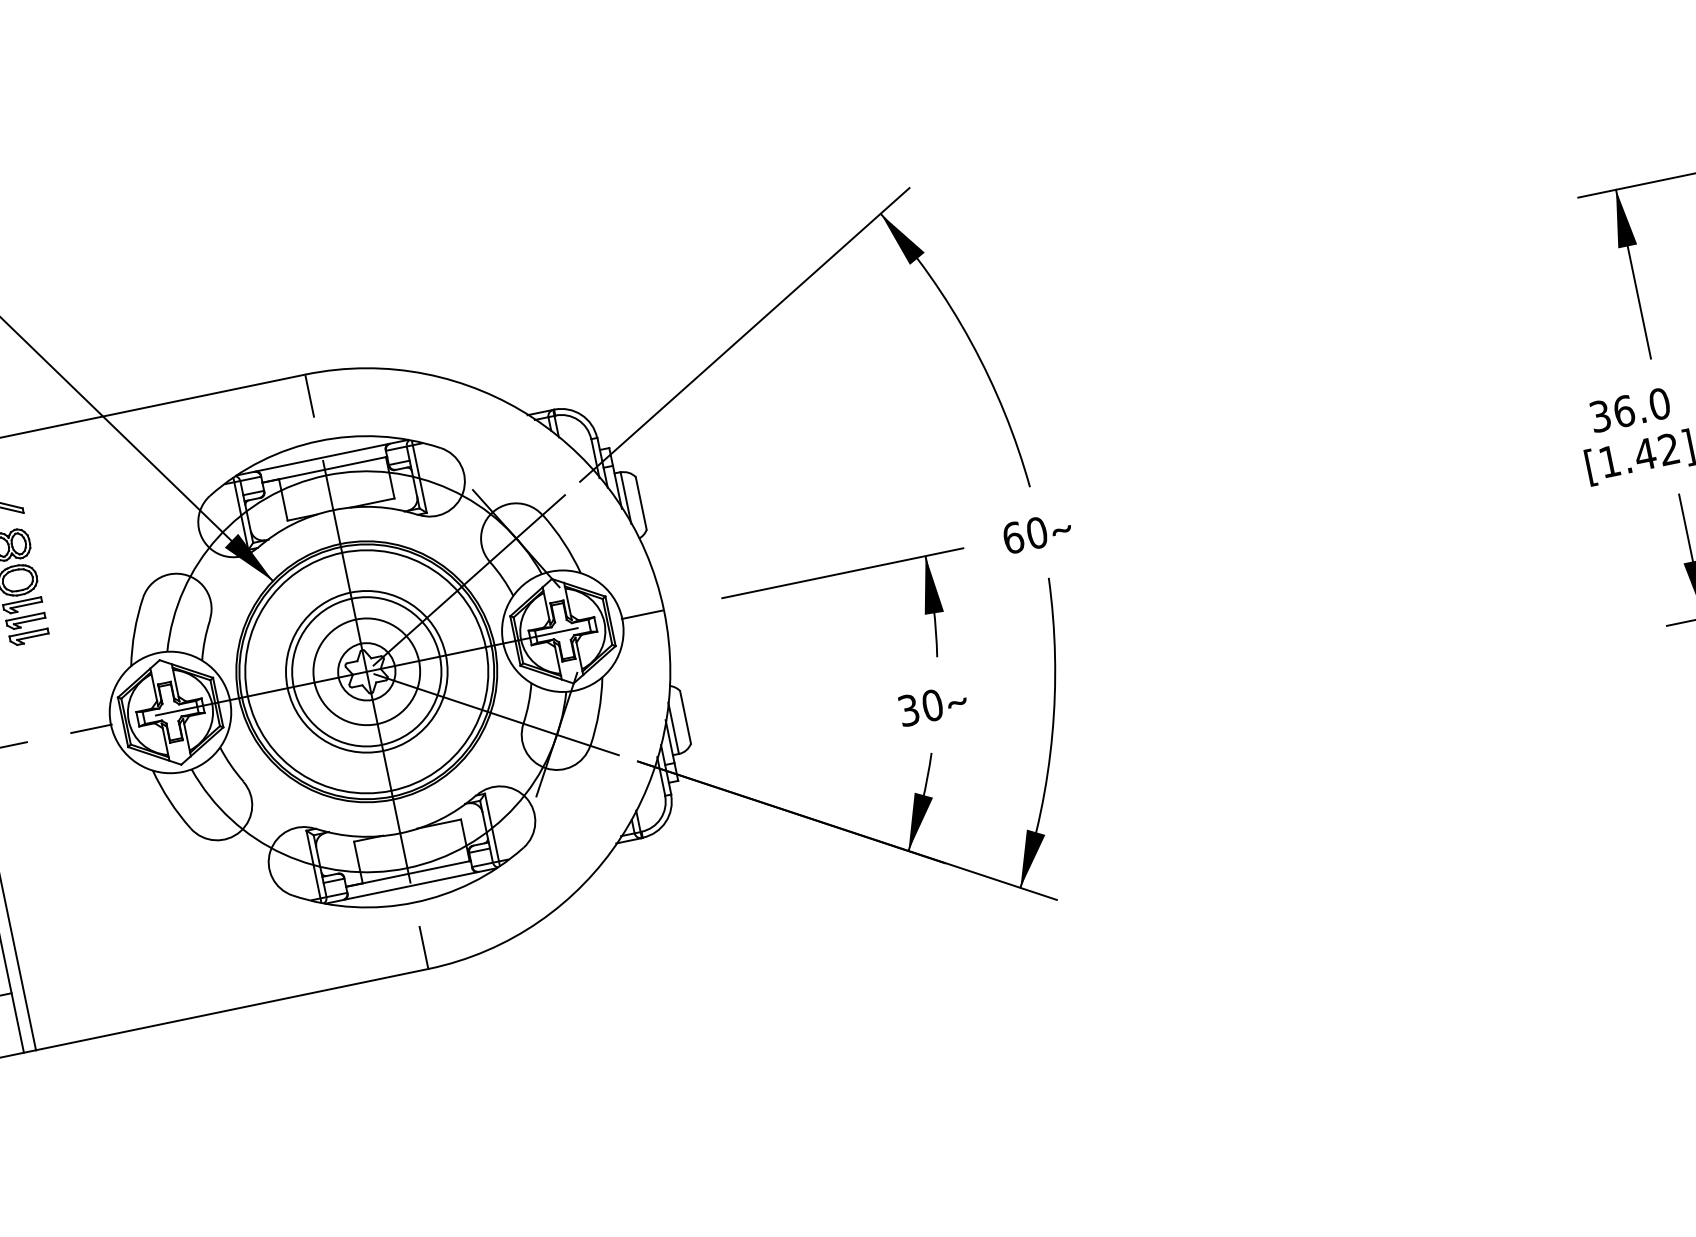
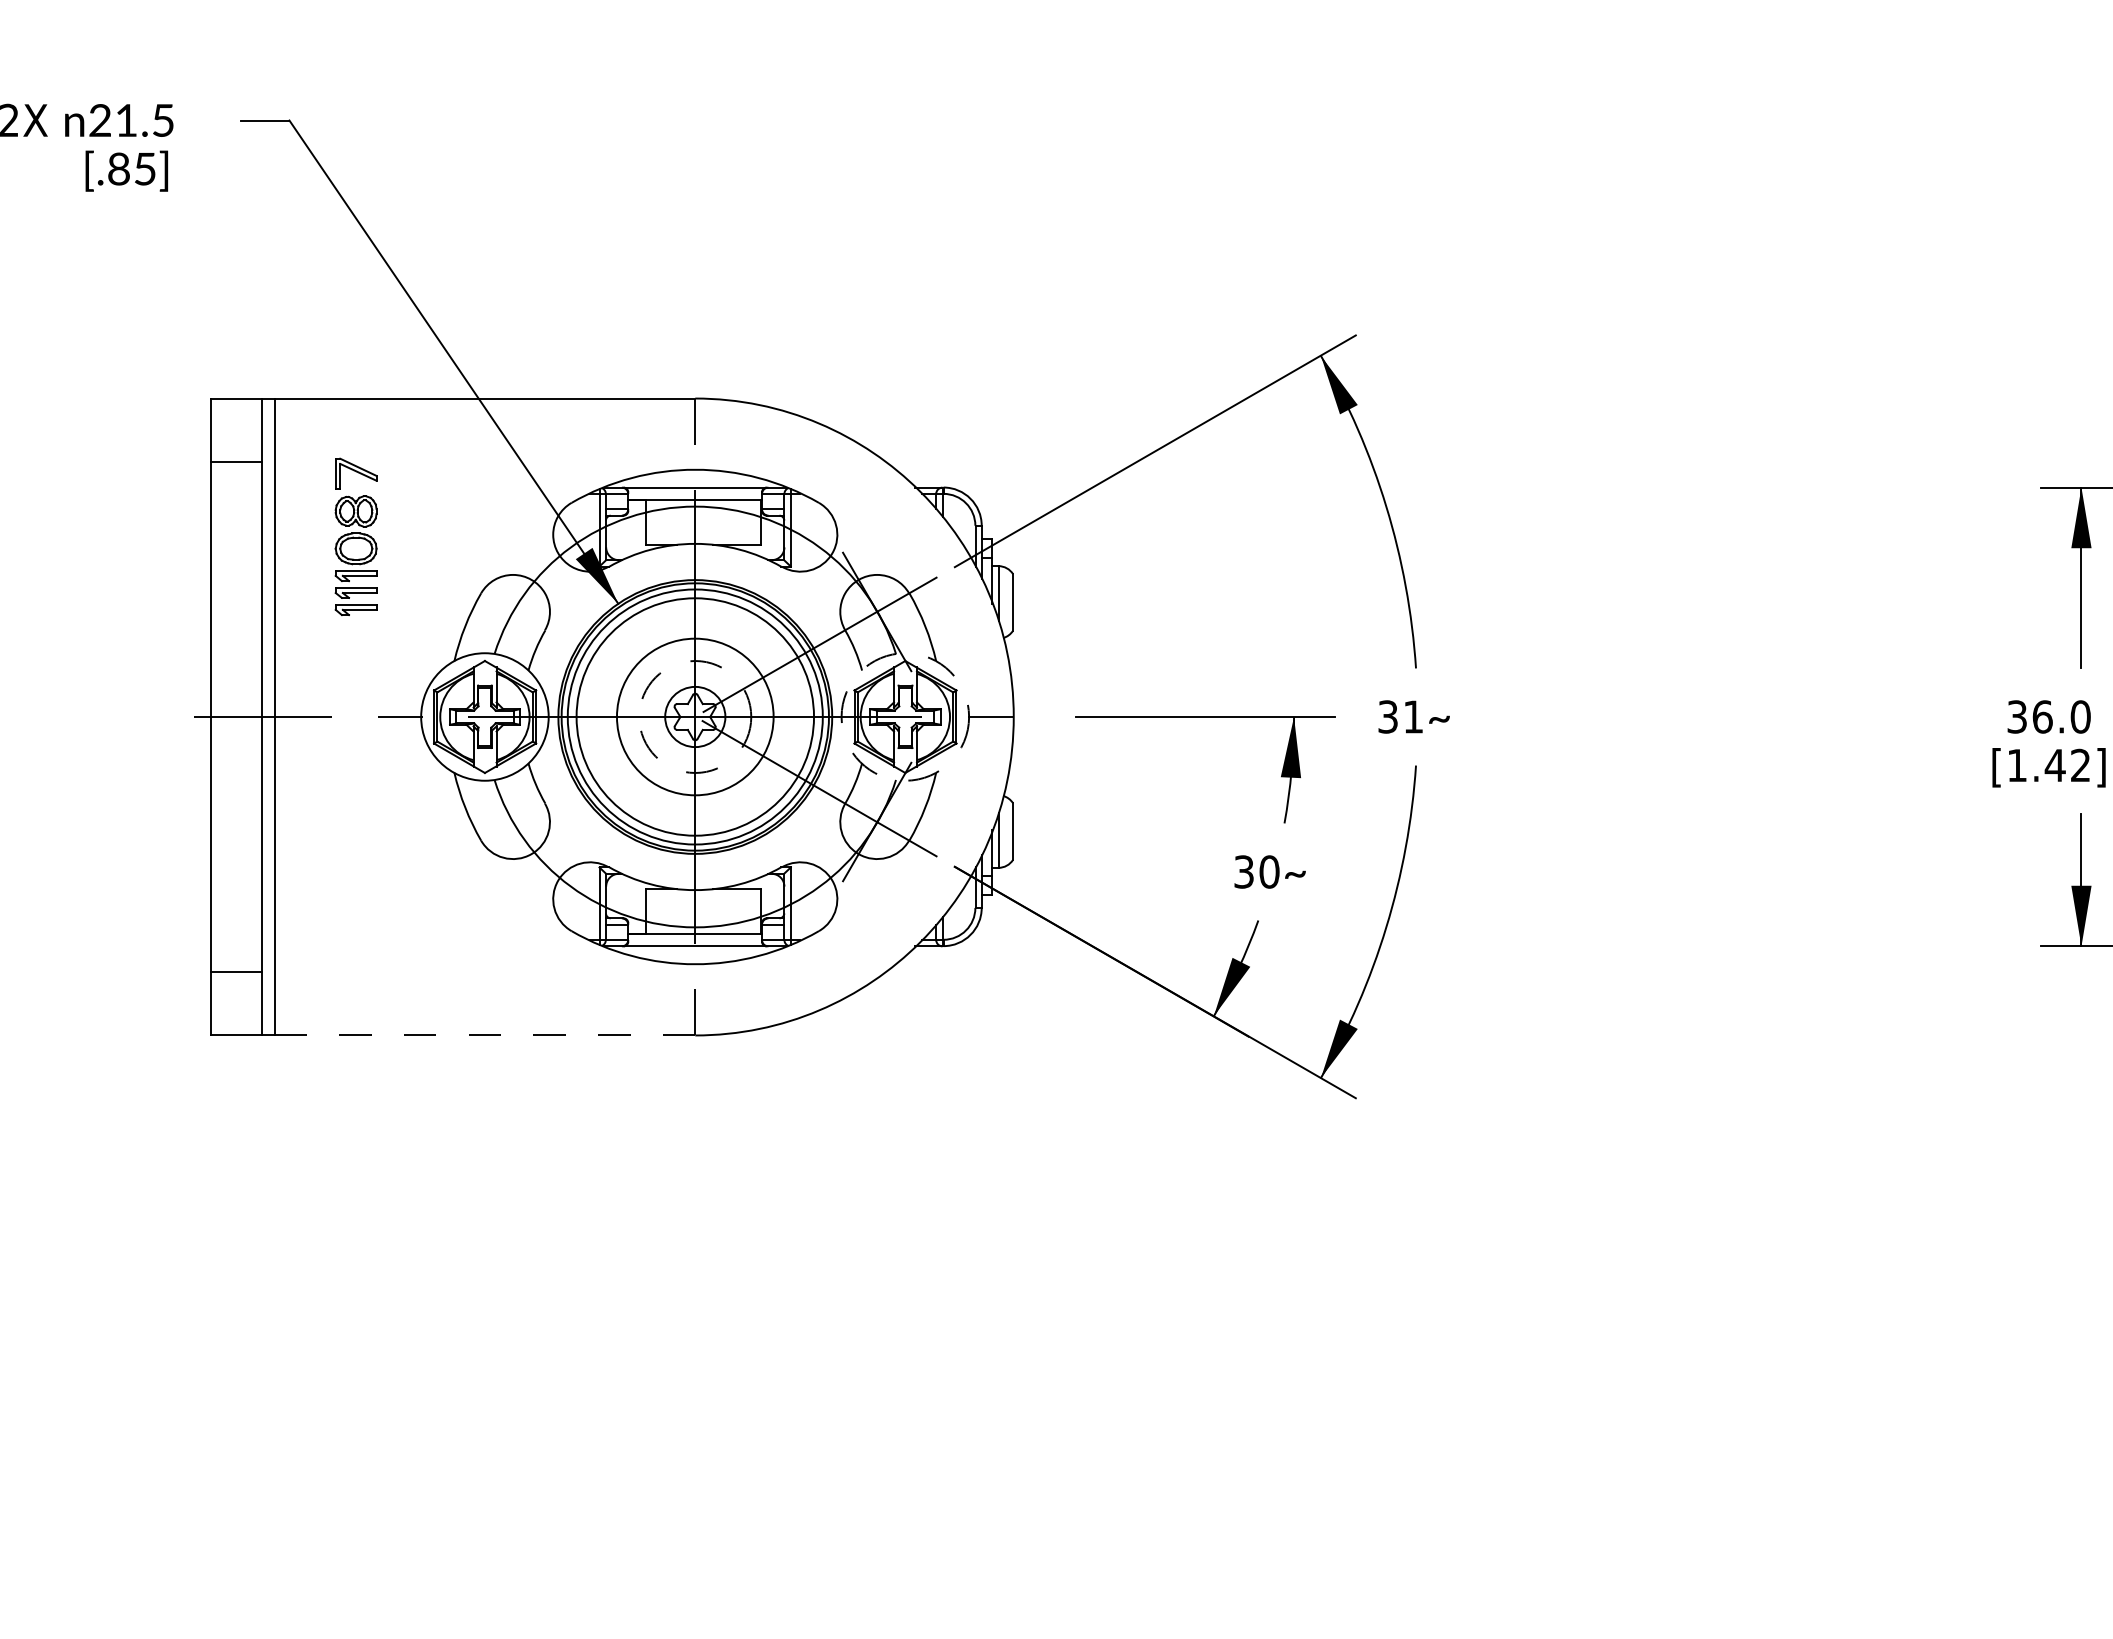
text: (1024, 535) -> (1400, 716), 60 -> 31
circle: (562, 630) -> (905, 716), solid -> dashed
circle: (366, 671) -> (695, 716), size x1.4
circle: (366, 671) -> (695, 716), solid -> dashed
line: (231, 1009) -> (484, 1035), solid -> dashed

